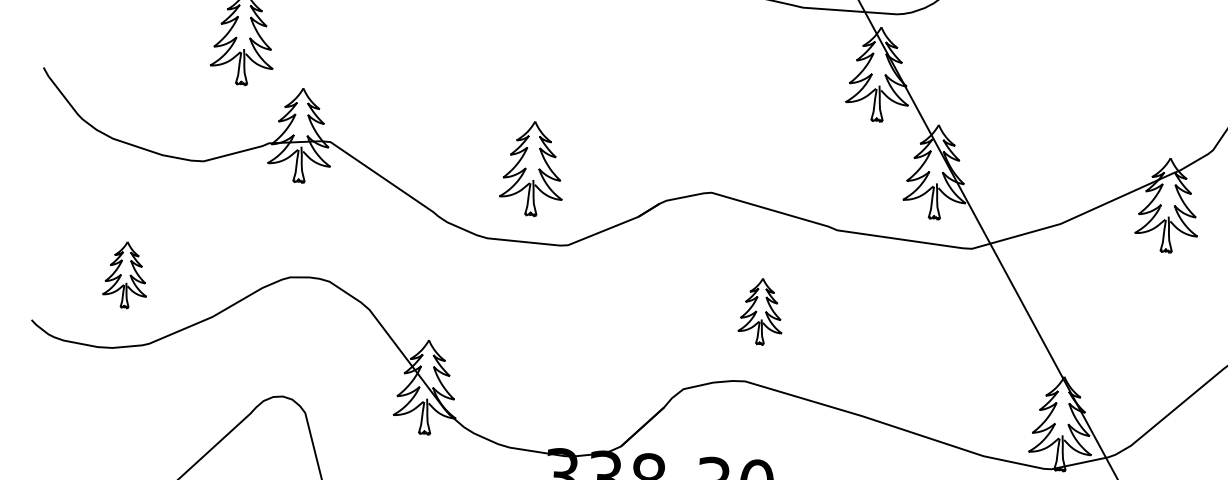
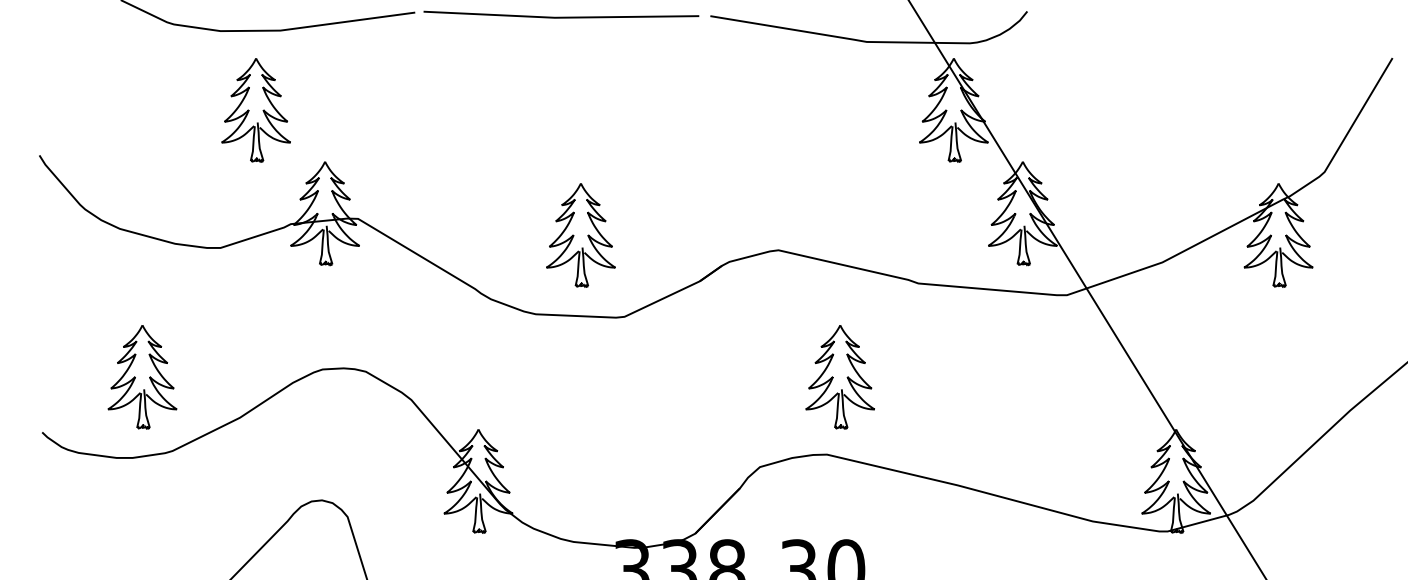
part: (125, 275) -> (142, 377), size x1.43
part: (760, 311) -> (839, 377), size x1.43

